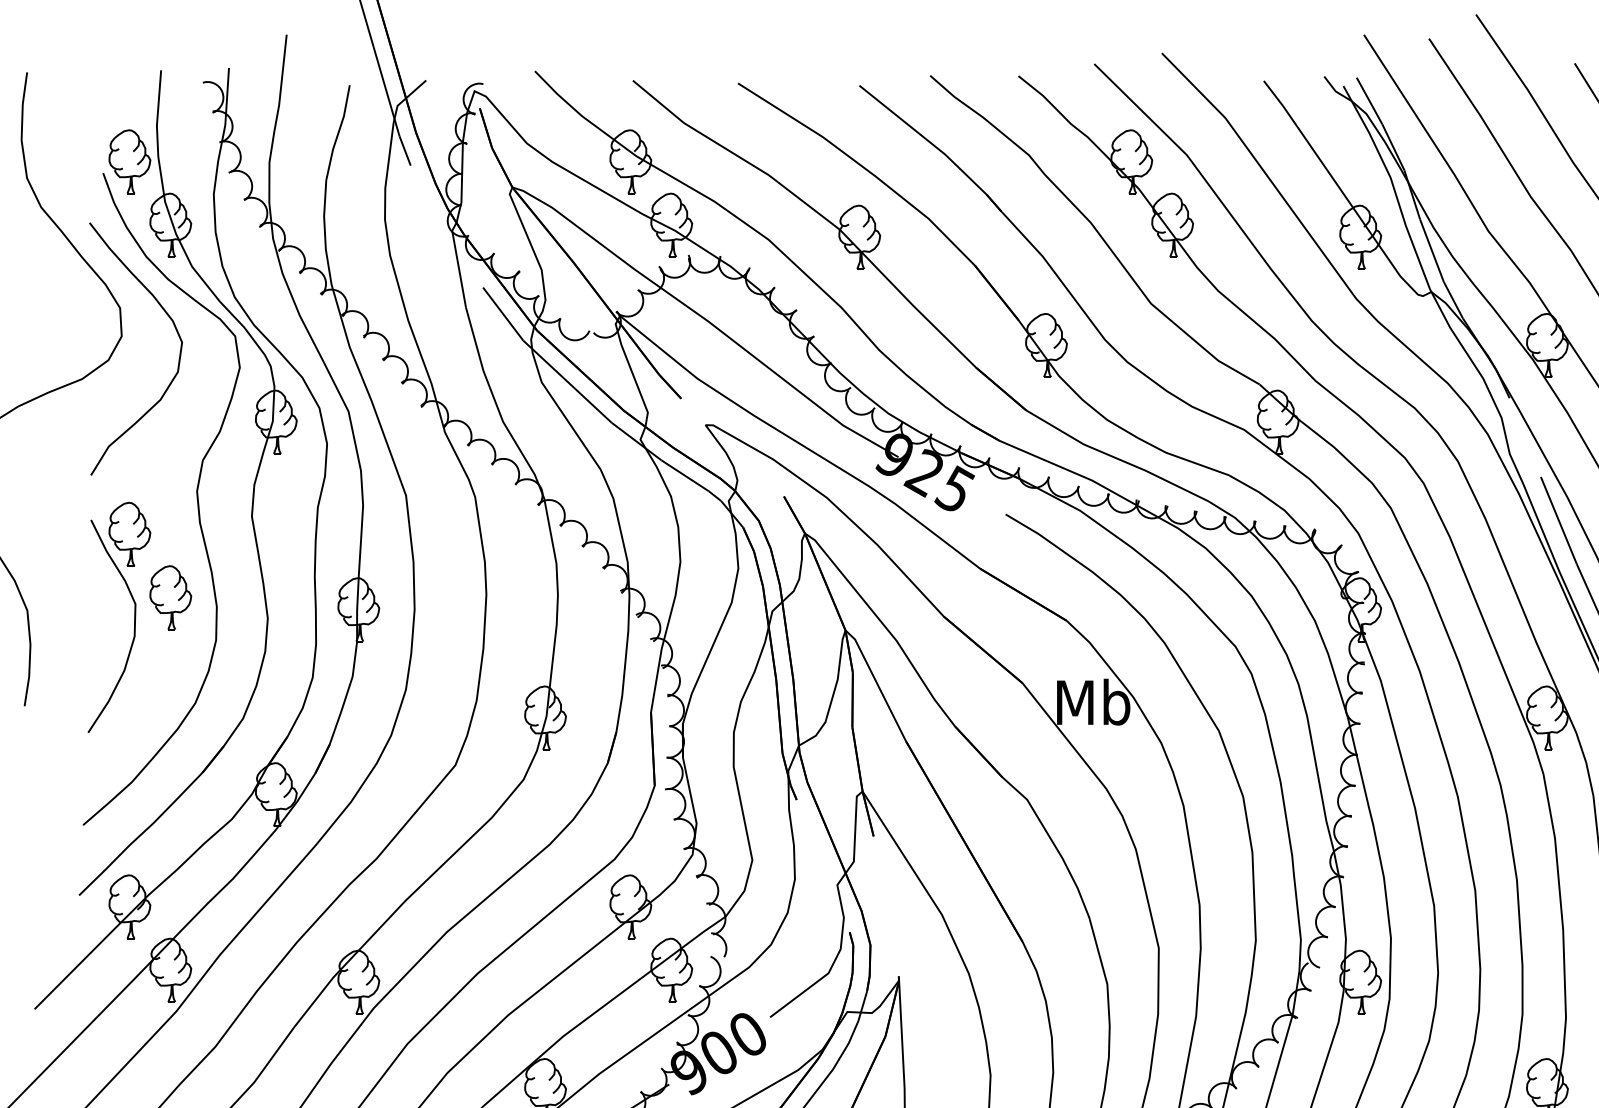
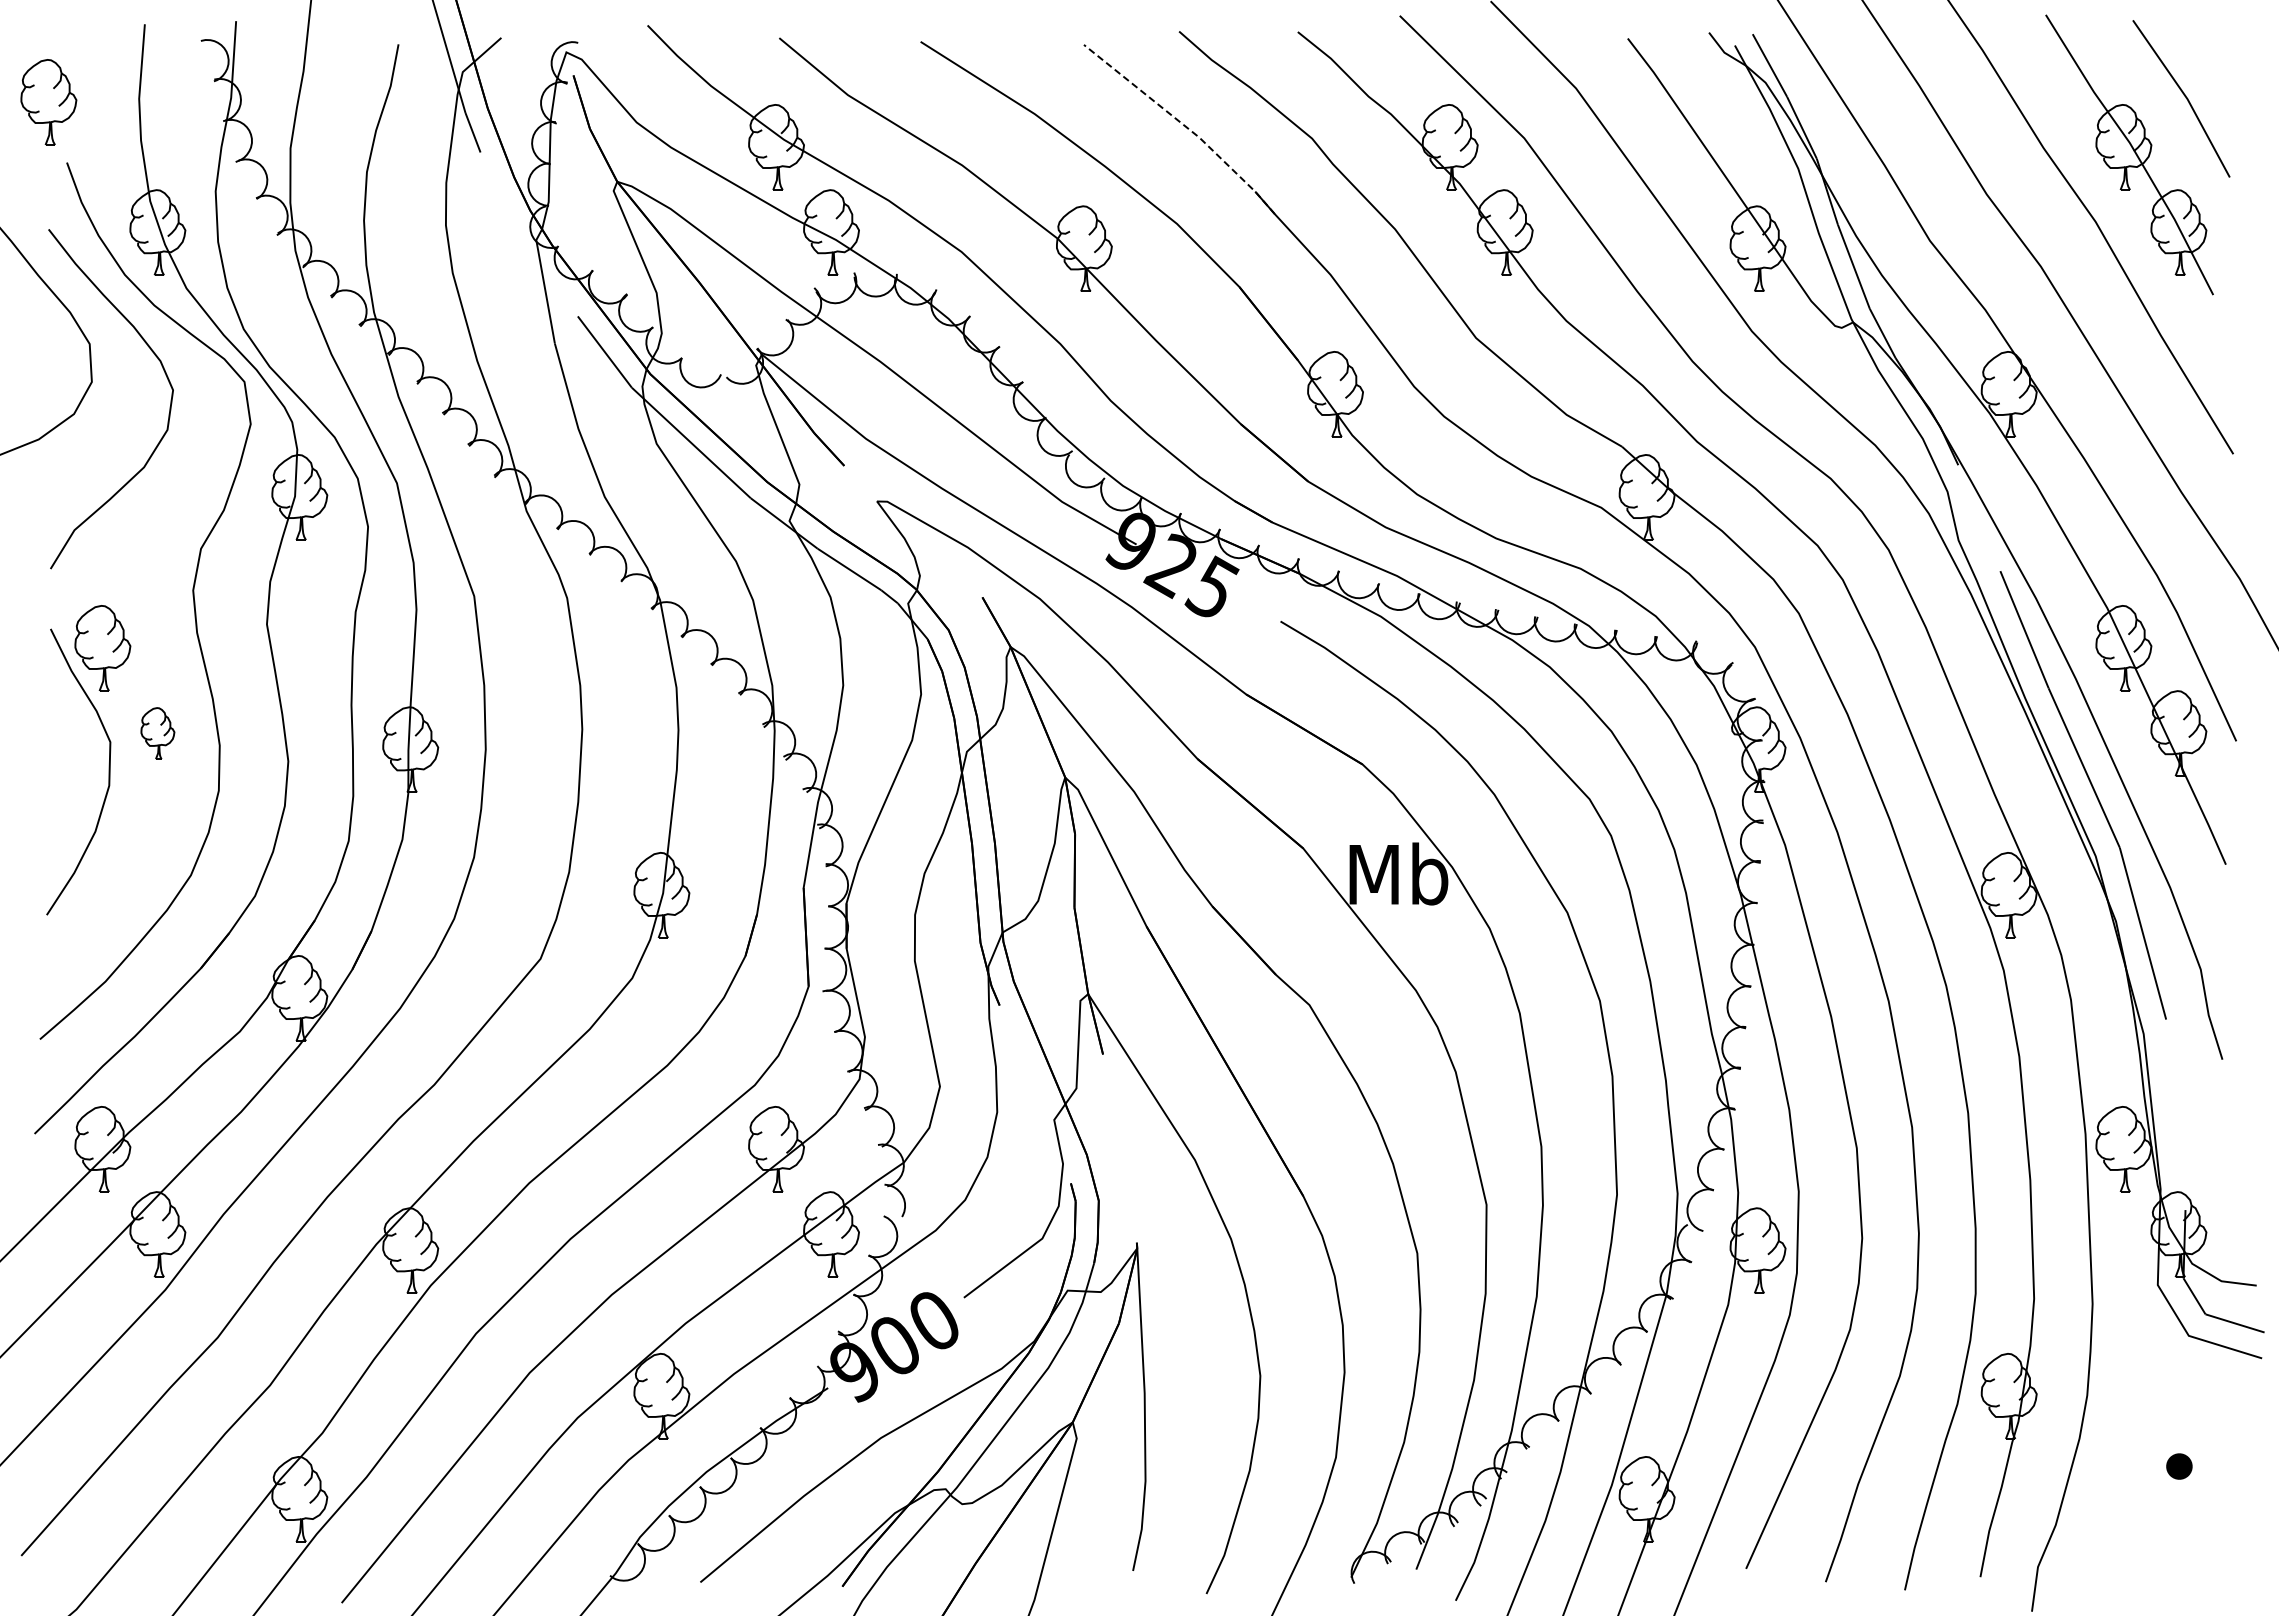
line: (933, 145) -> (1183, 125), solid -> dashed
part: (129, 161) -> (48, 102), moved
part: (170, 597) -> (157, 733), size x0.6

